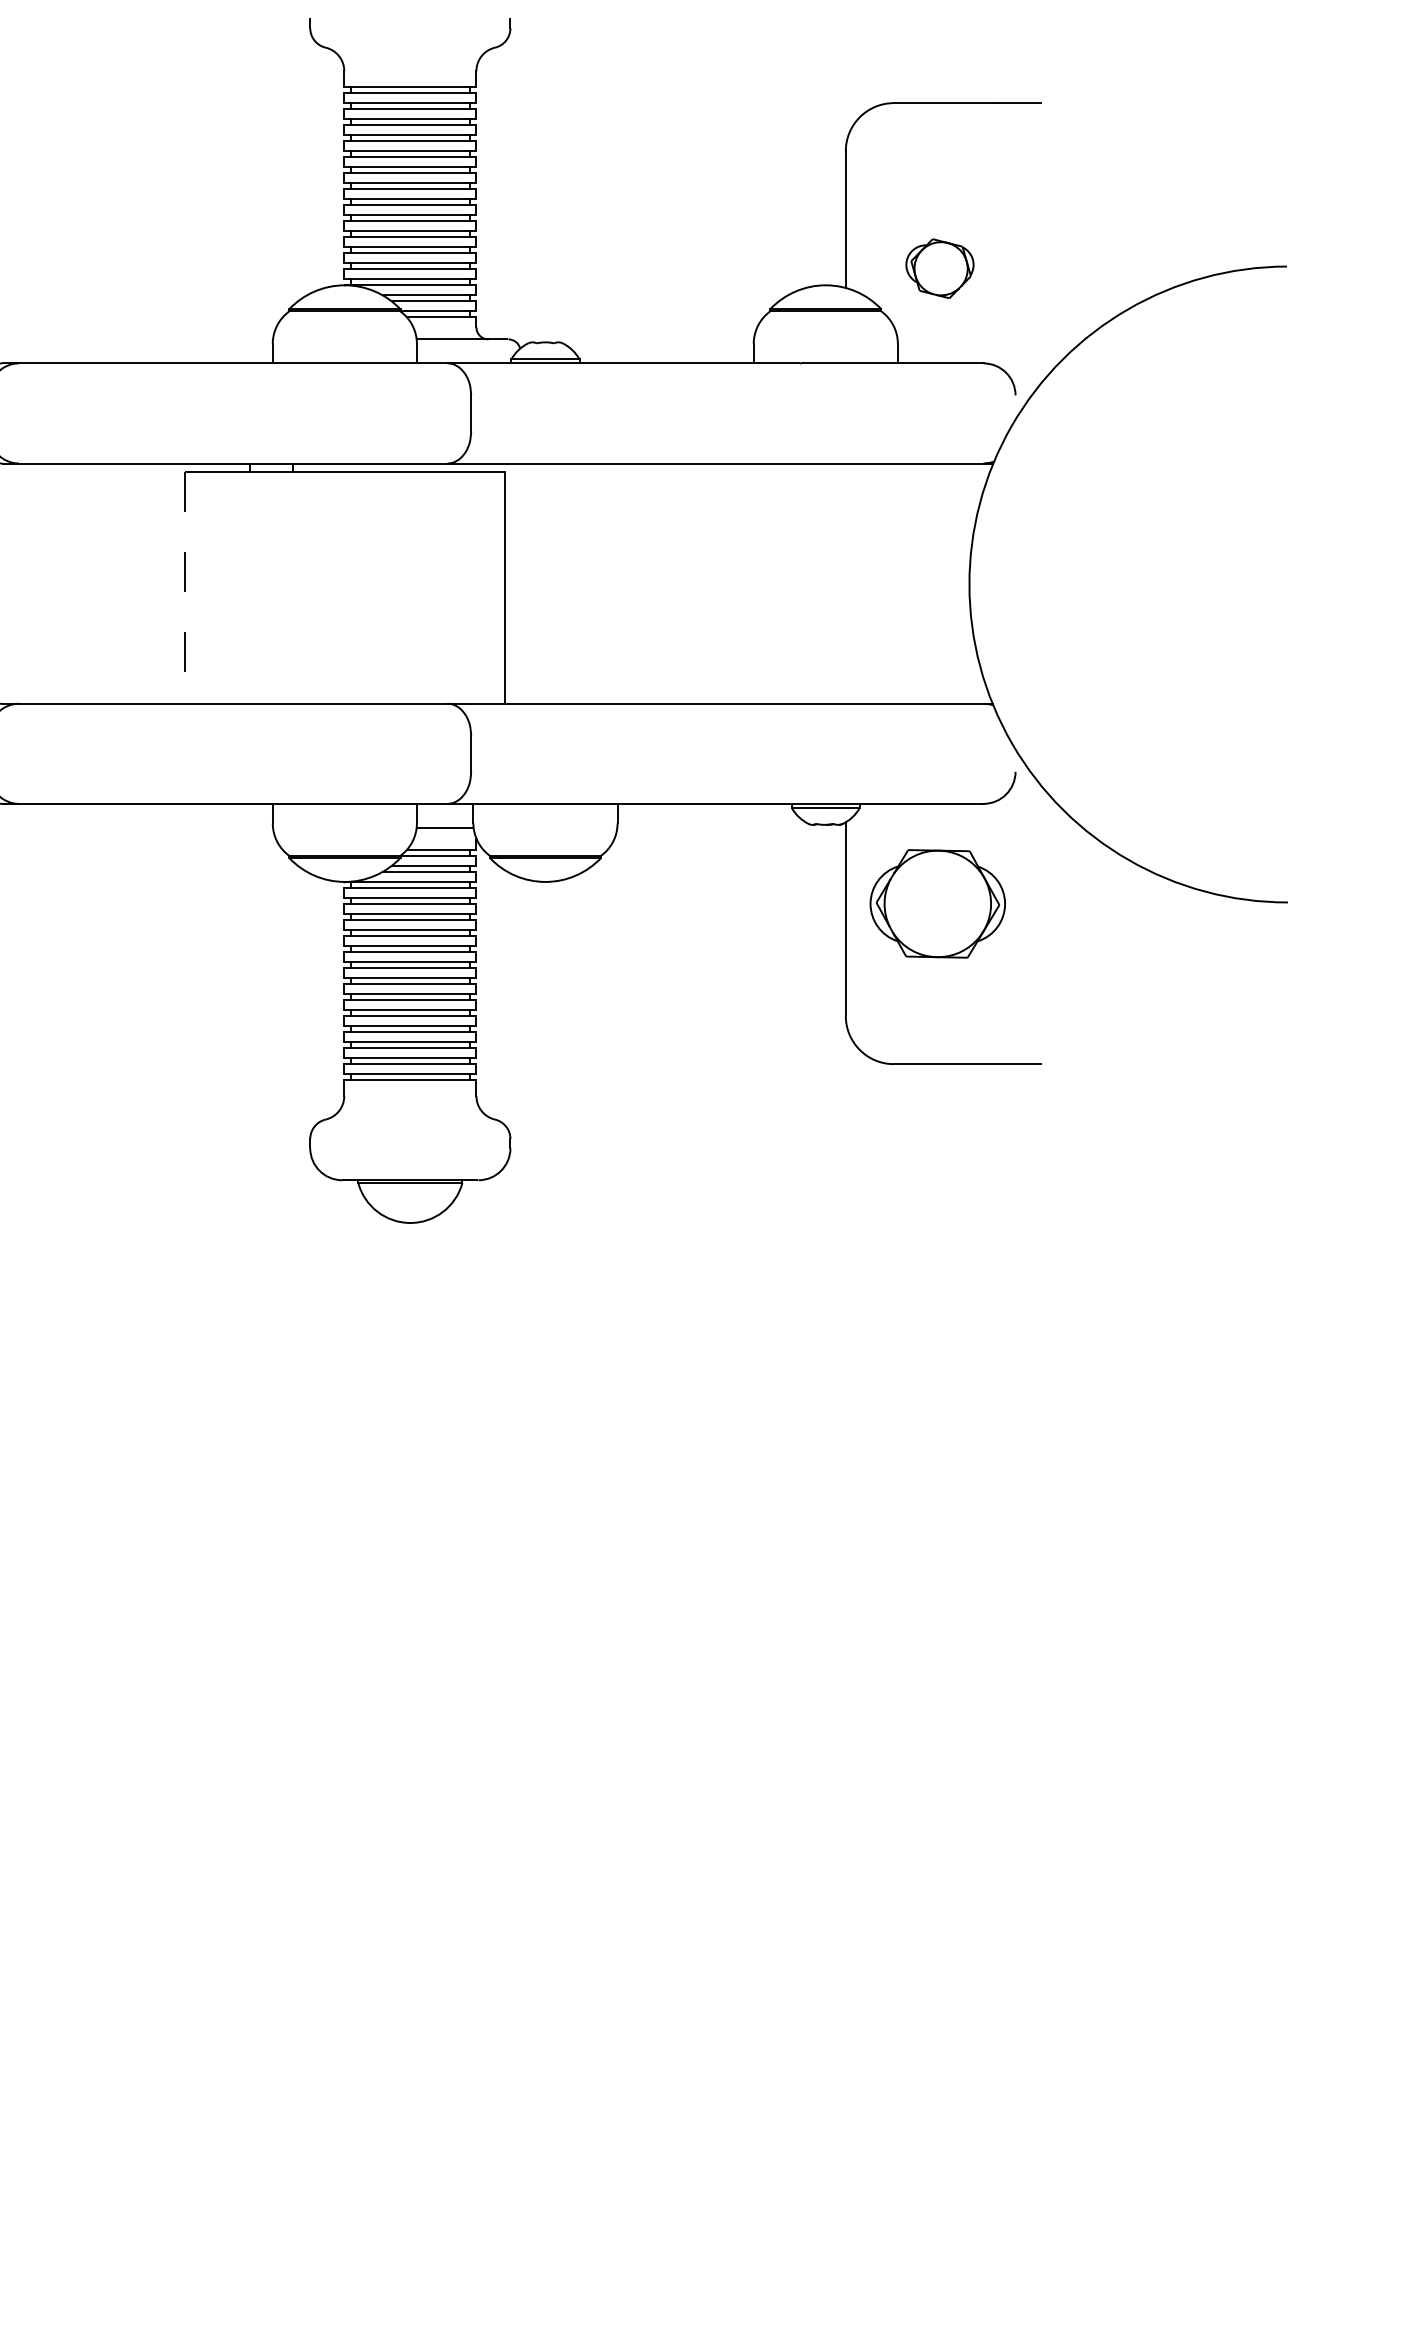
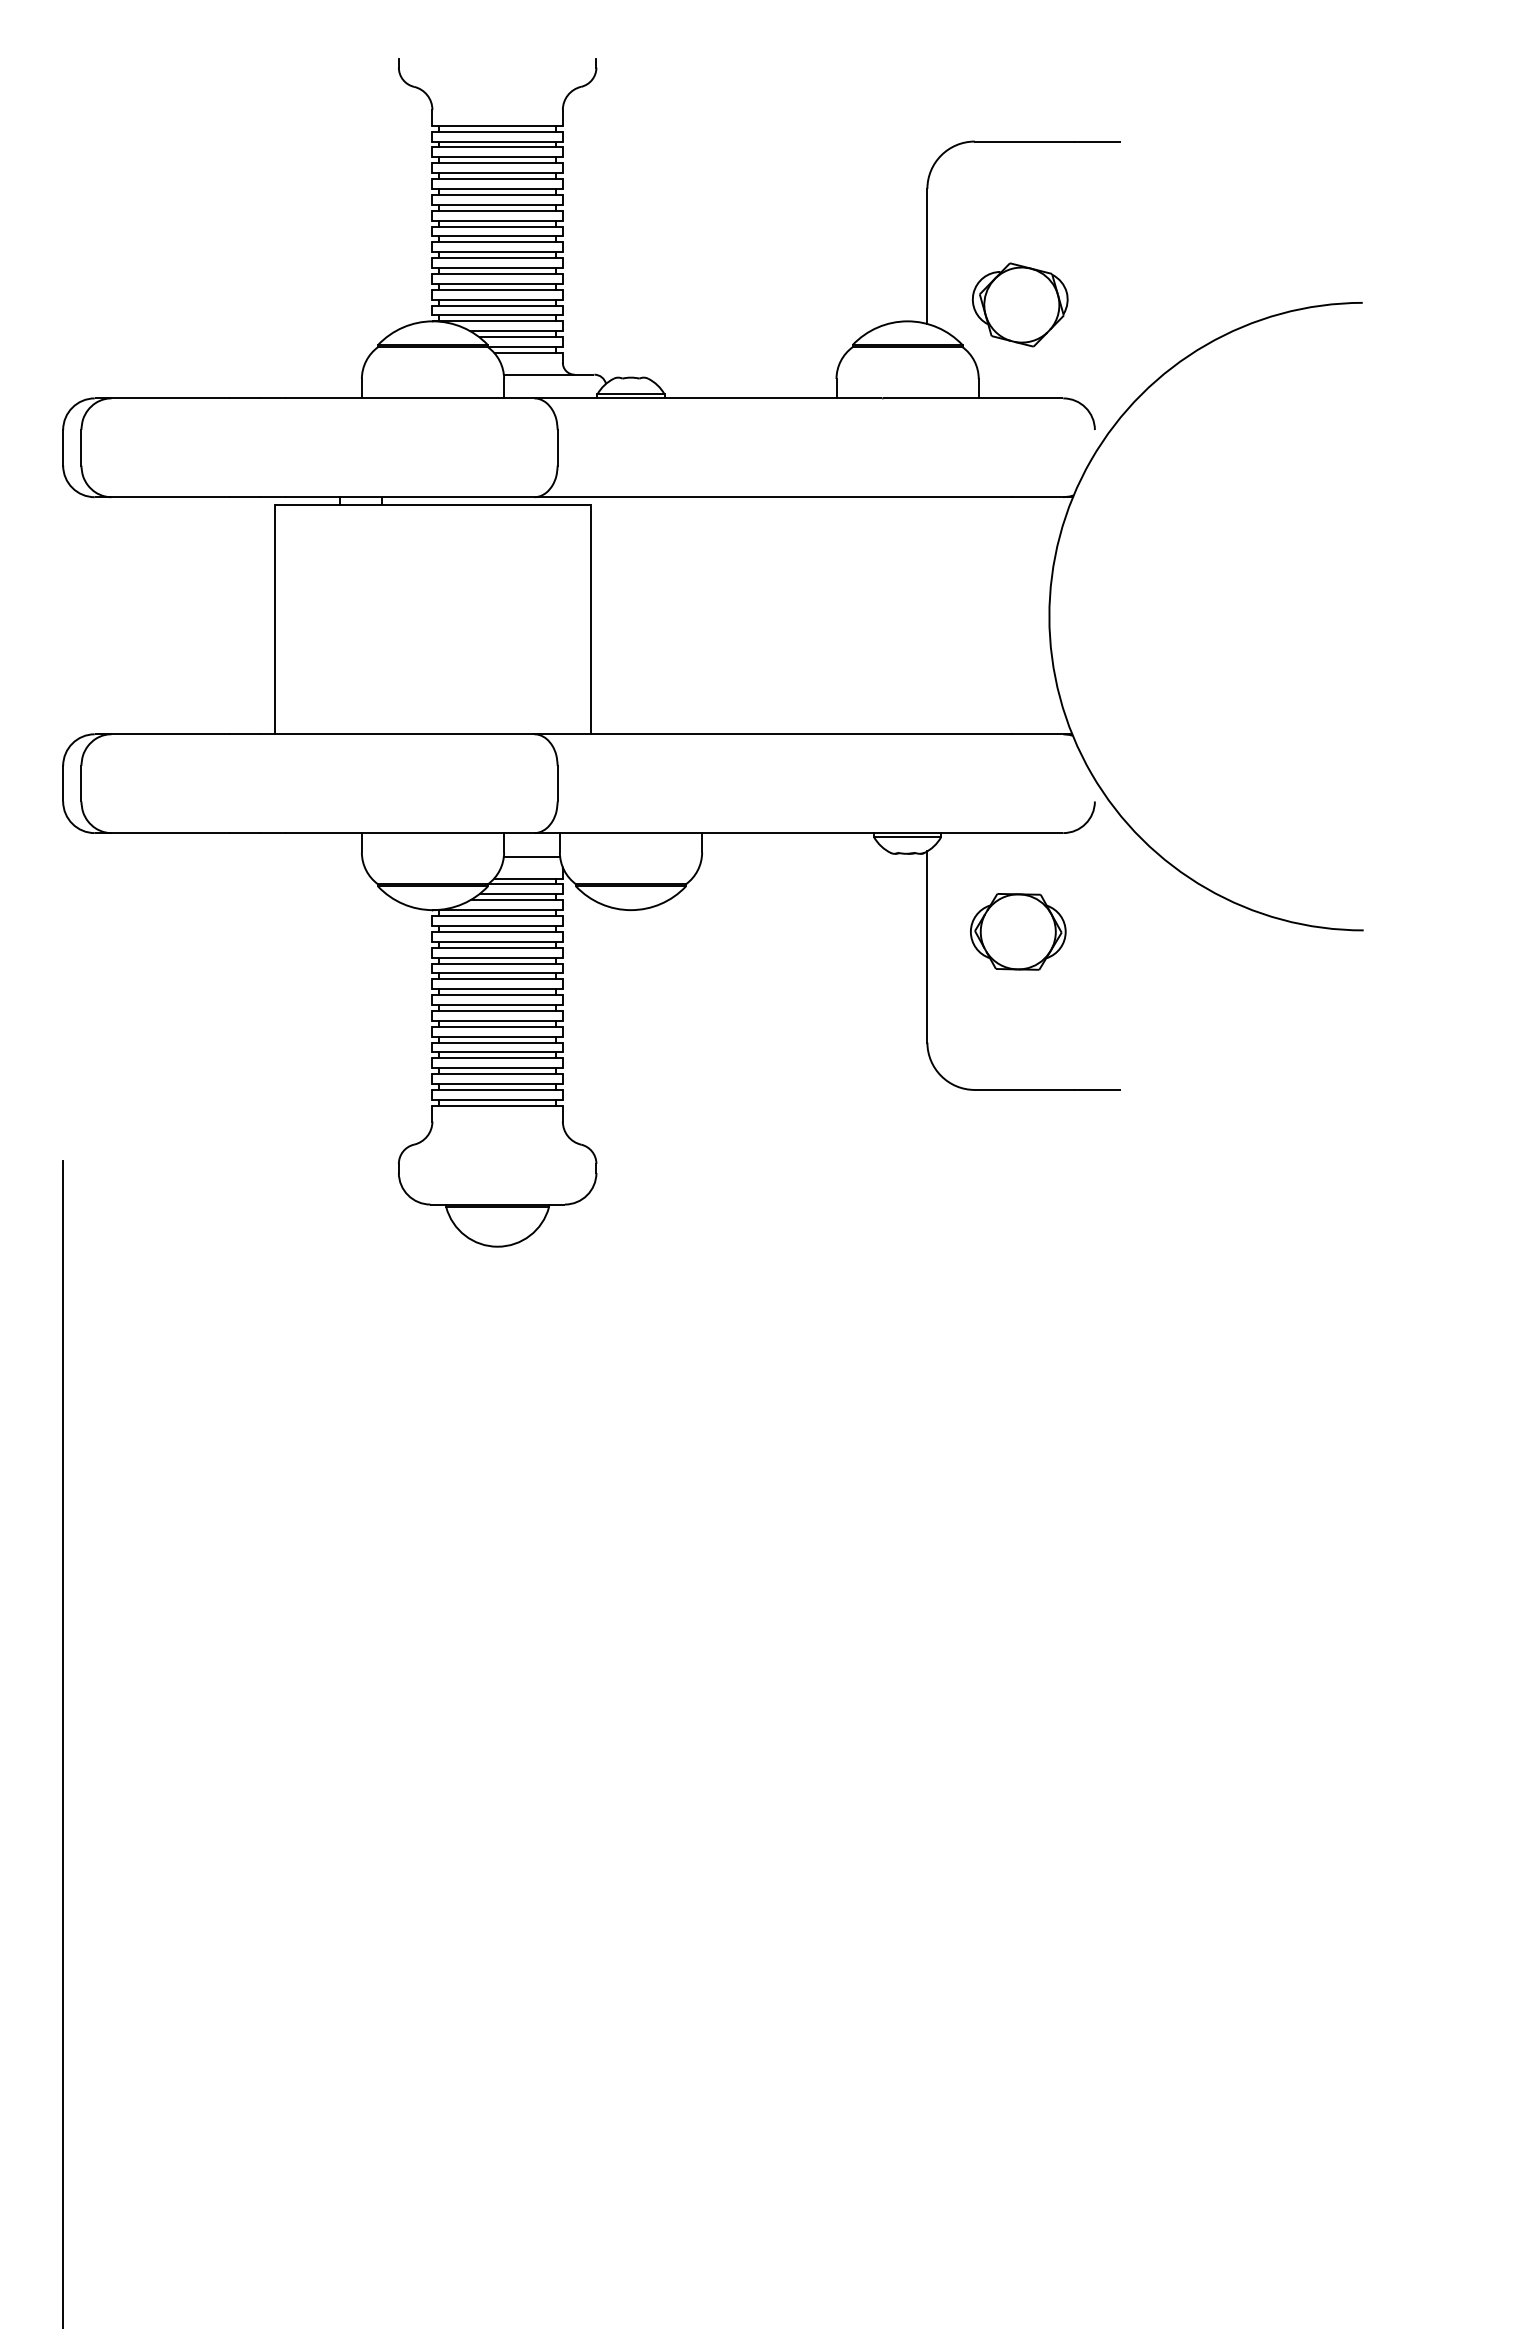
part: (940, 268) -> (1020, 304), size x1.43
line: (184, 587) -> (274, 619), dashed -> solid
part: (938, 903) -> (1018, 931), size x0.71

